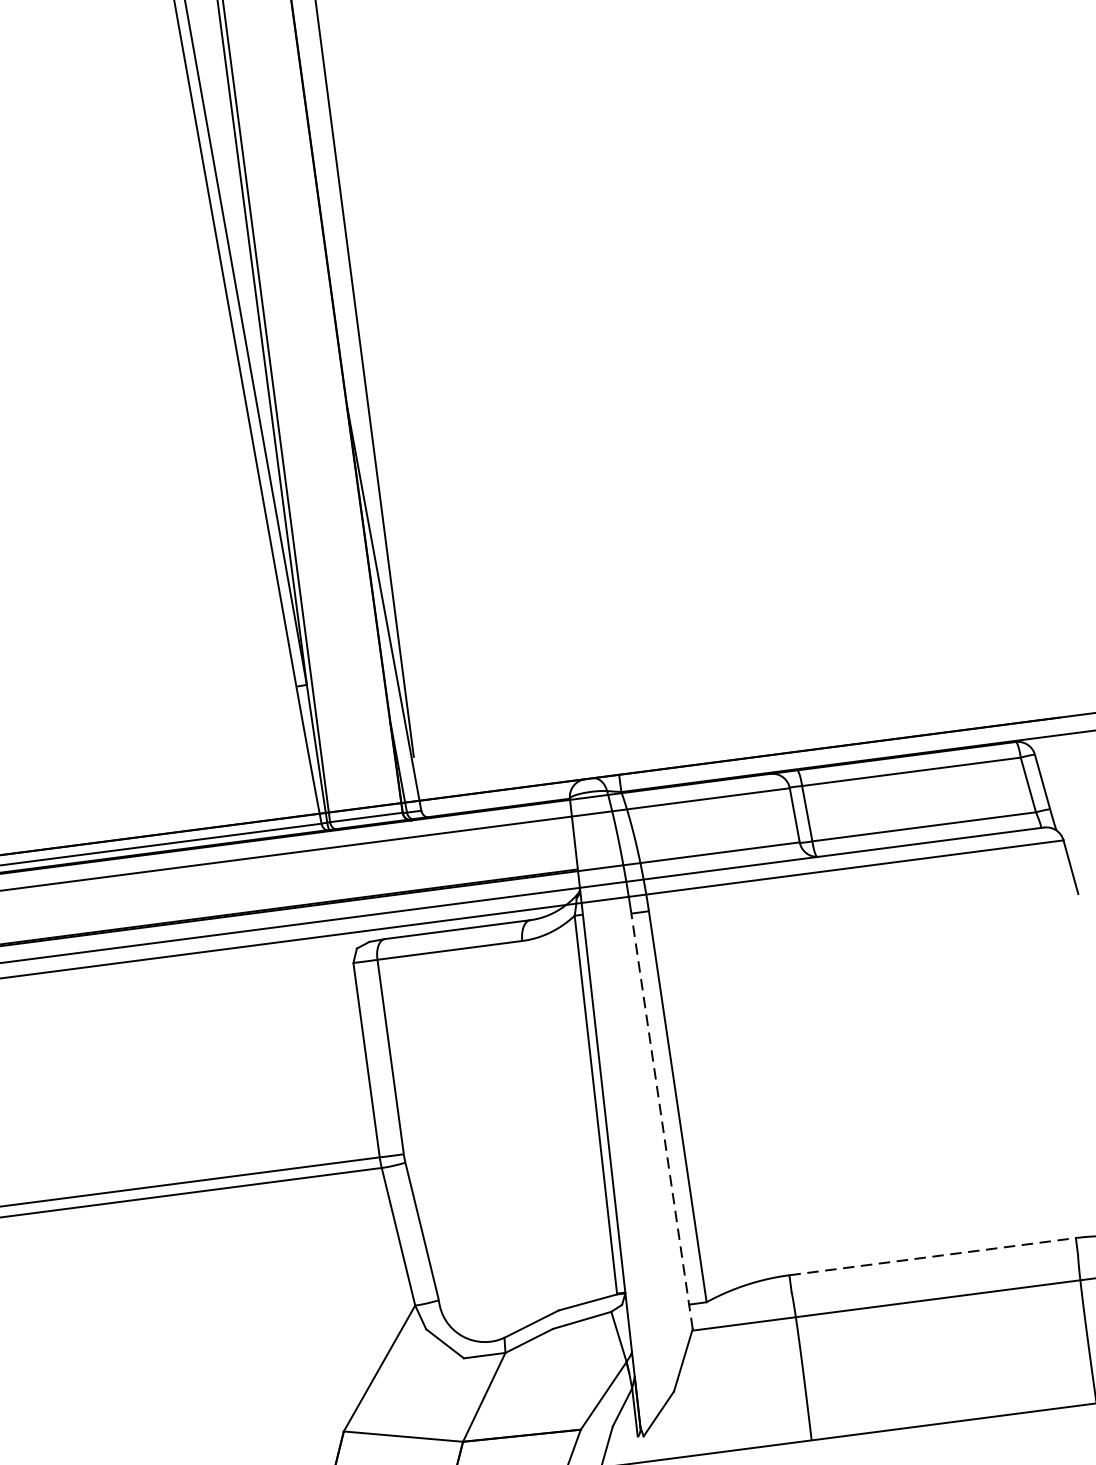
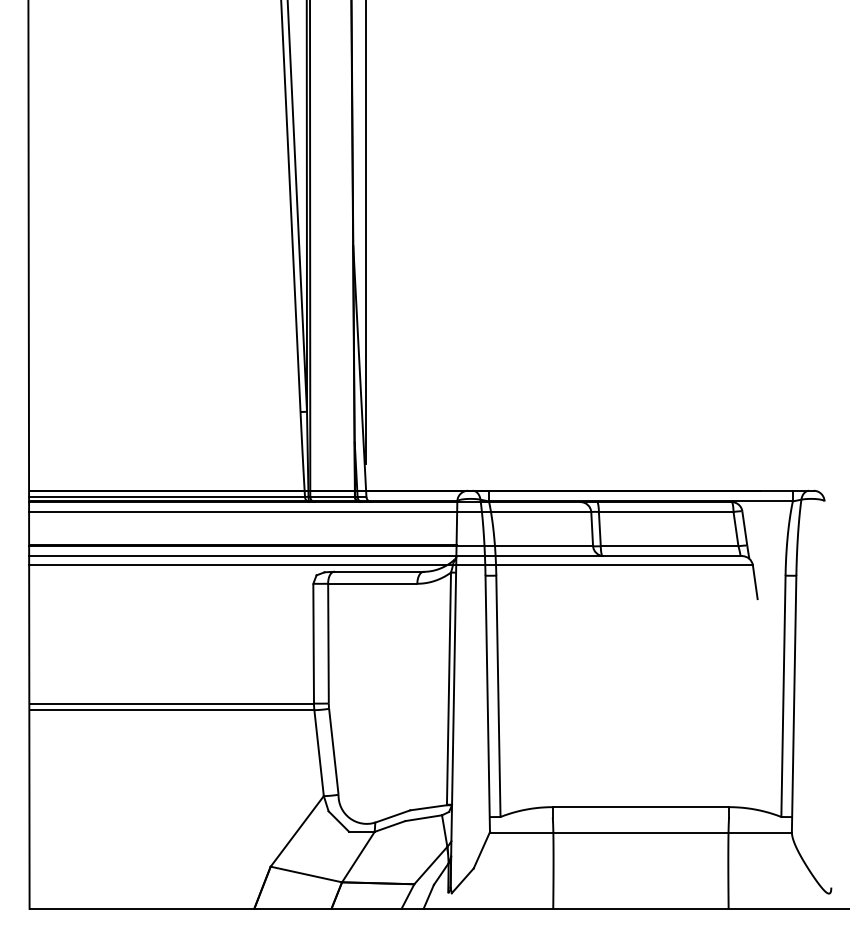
line: (661, 1120) -> (487, 703), dashed -> solid
line: (933, 1257) -> (641, 807), dashed -> solid

